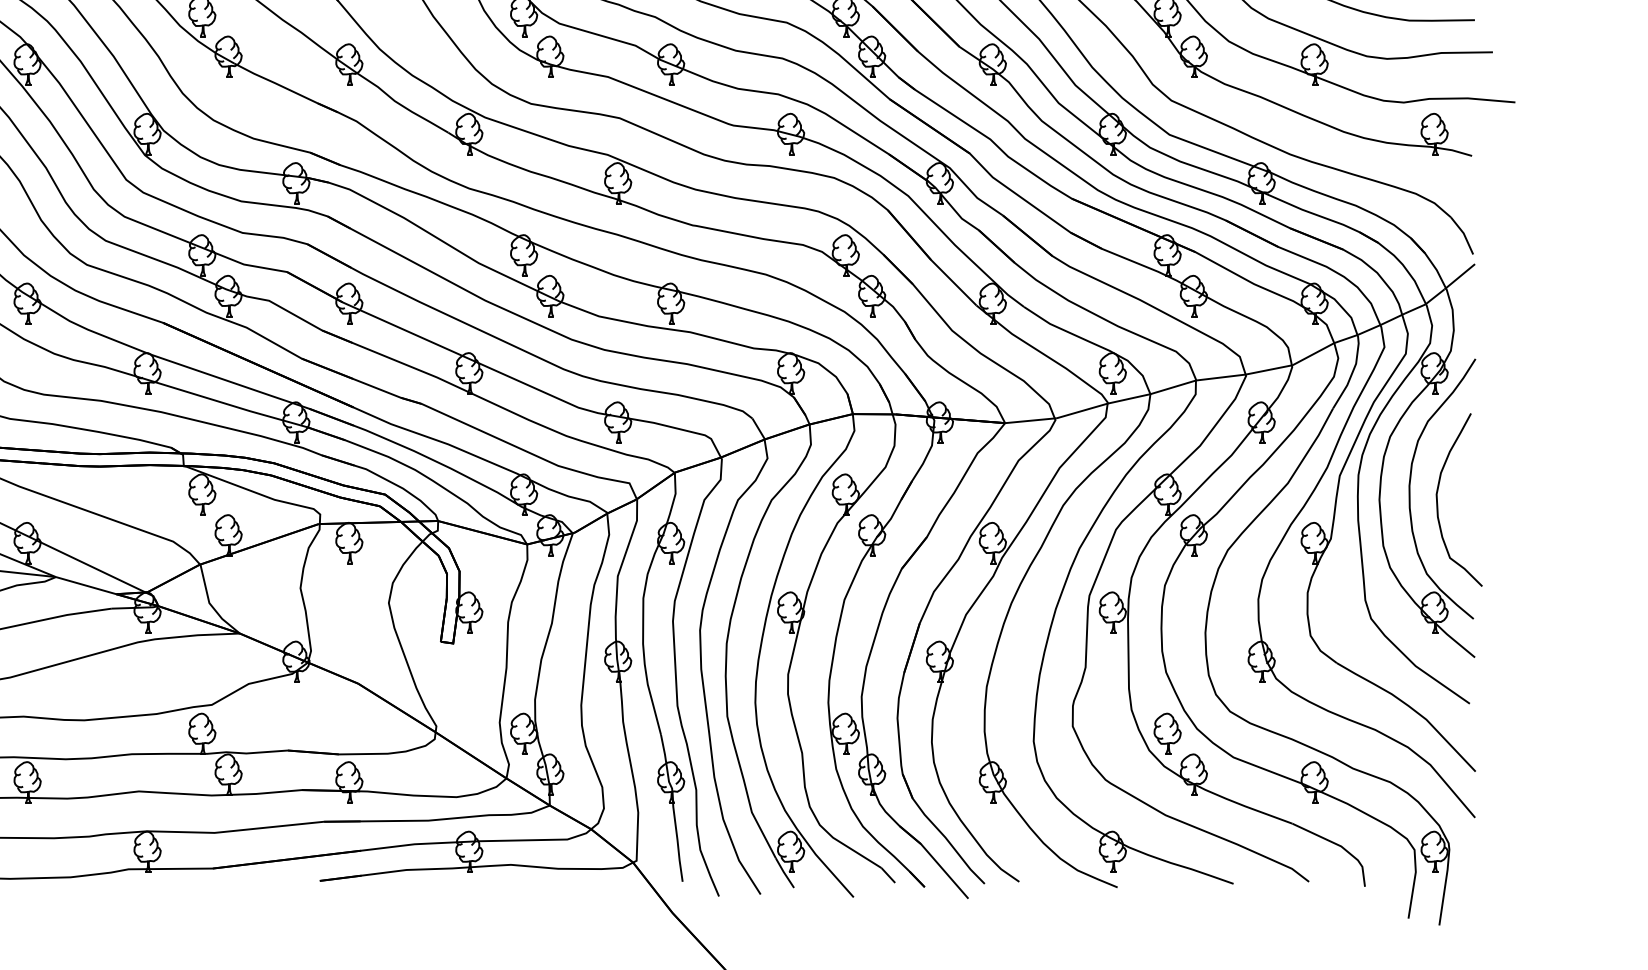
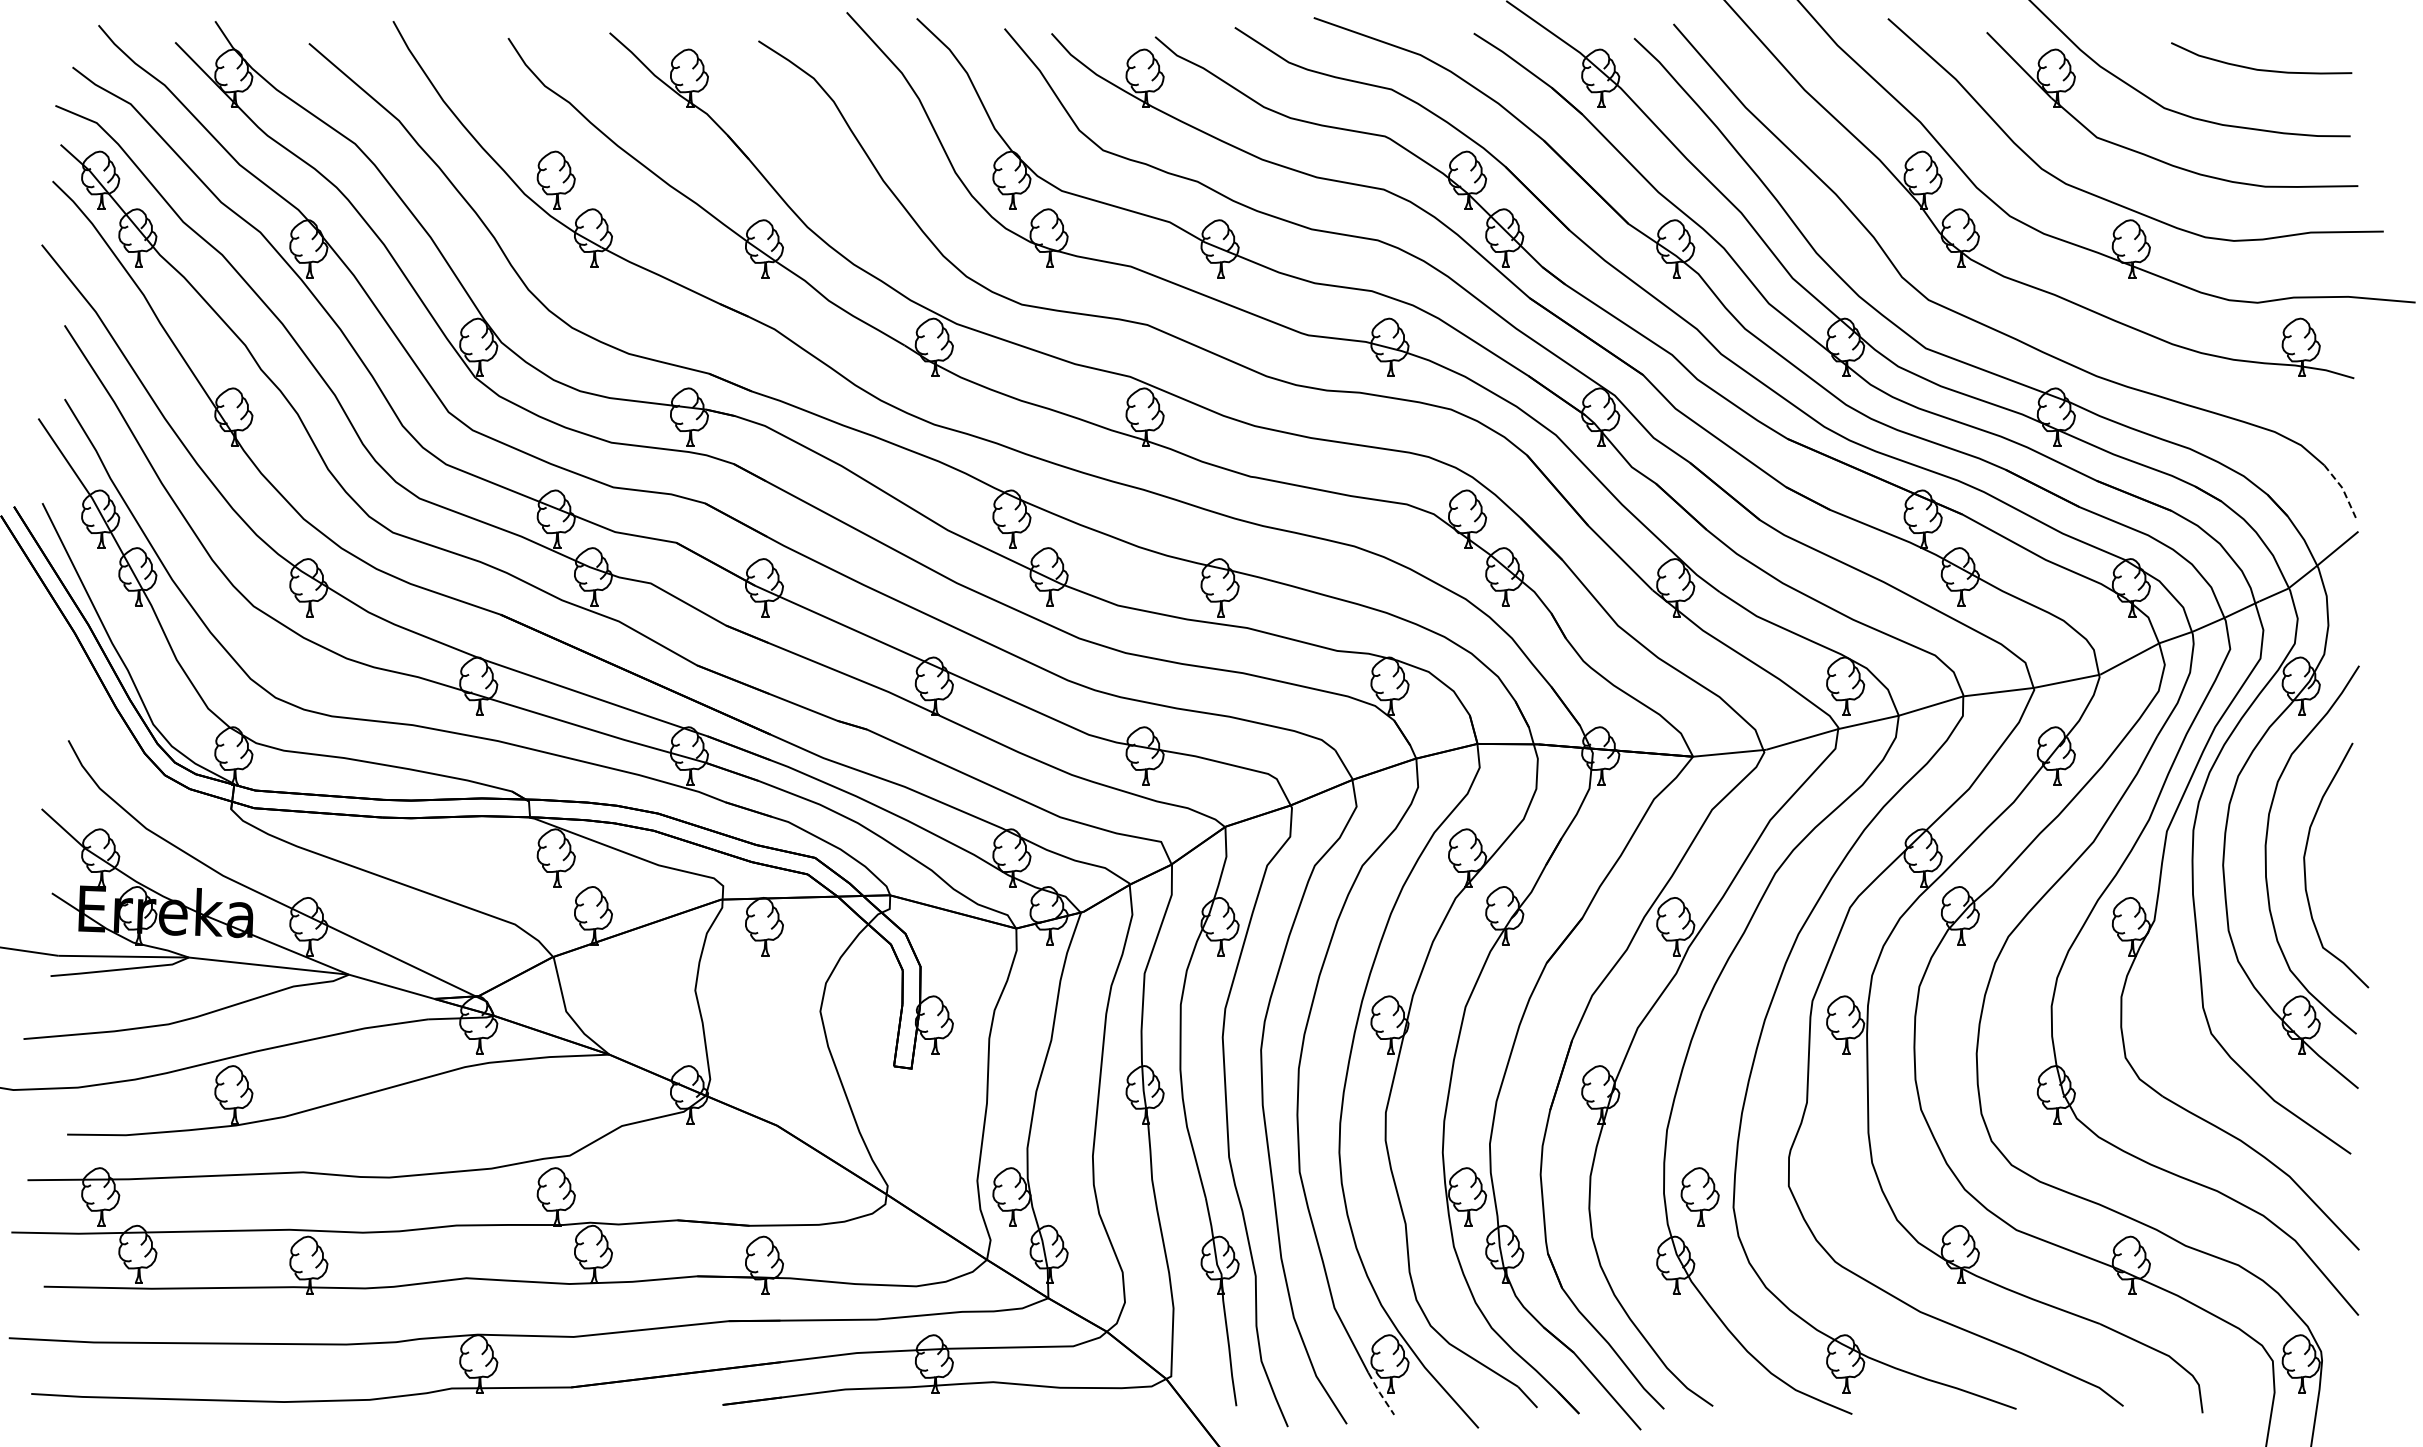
line: (1464, 234) -> (2343, 489), solid -> dashed
part: (1167, 733) -> (1699, 1196), moved
line: (784, 873) -> (1380, 1394), solid -> dashed

